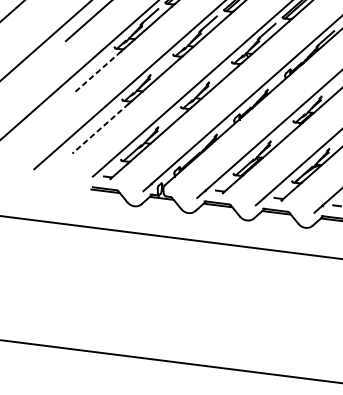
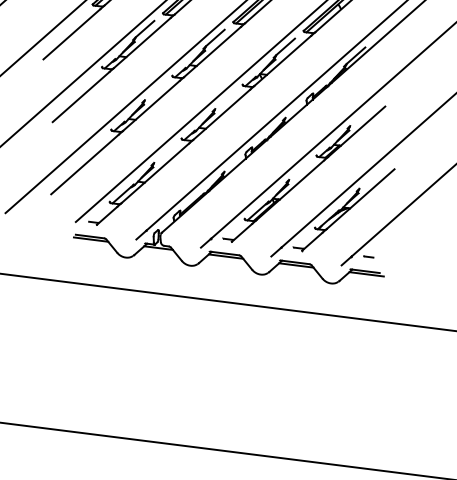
line: (97, 72) -> (81, 96), dashed -> solid
line: (100, 128) -> (84, 164), dashed -> solid

